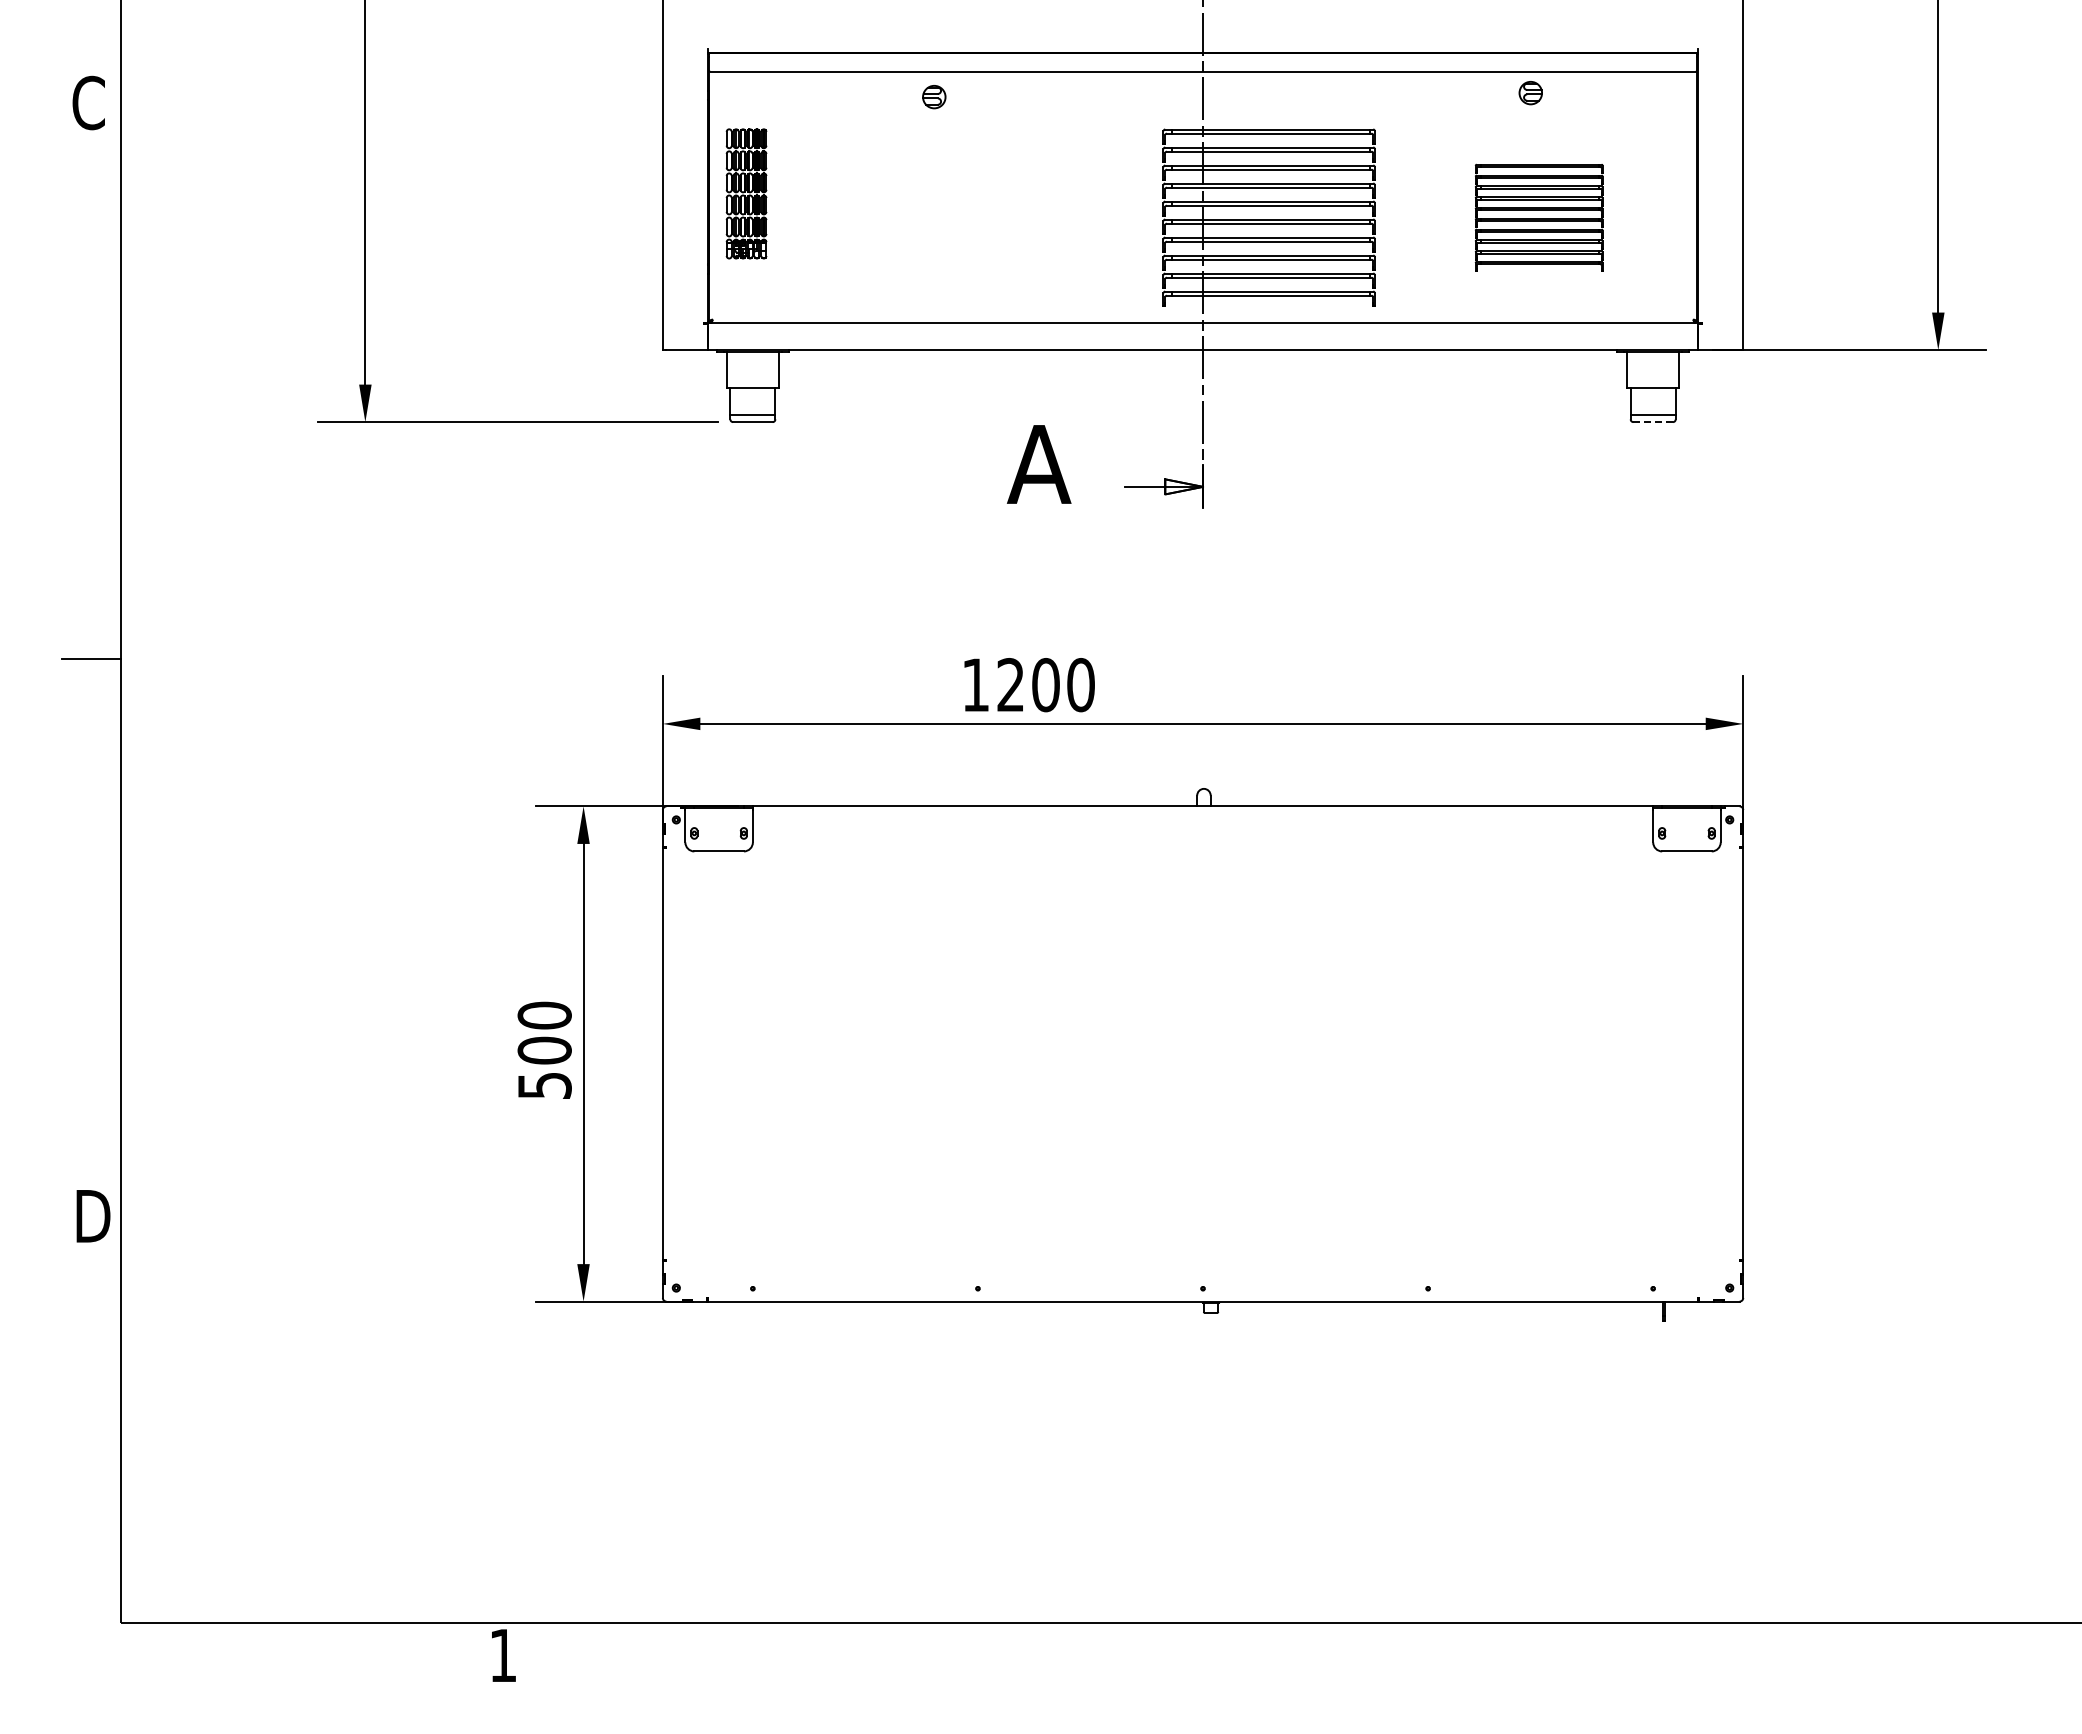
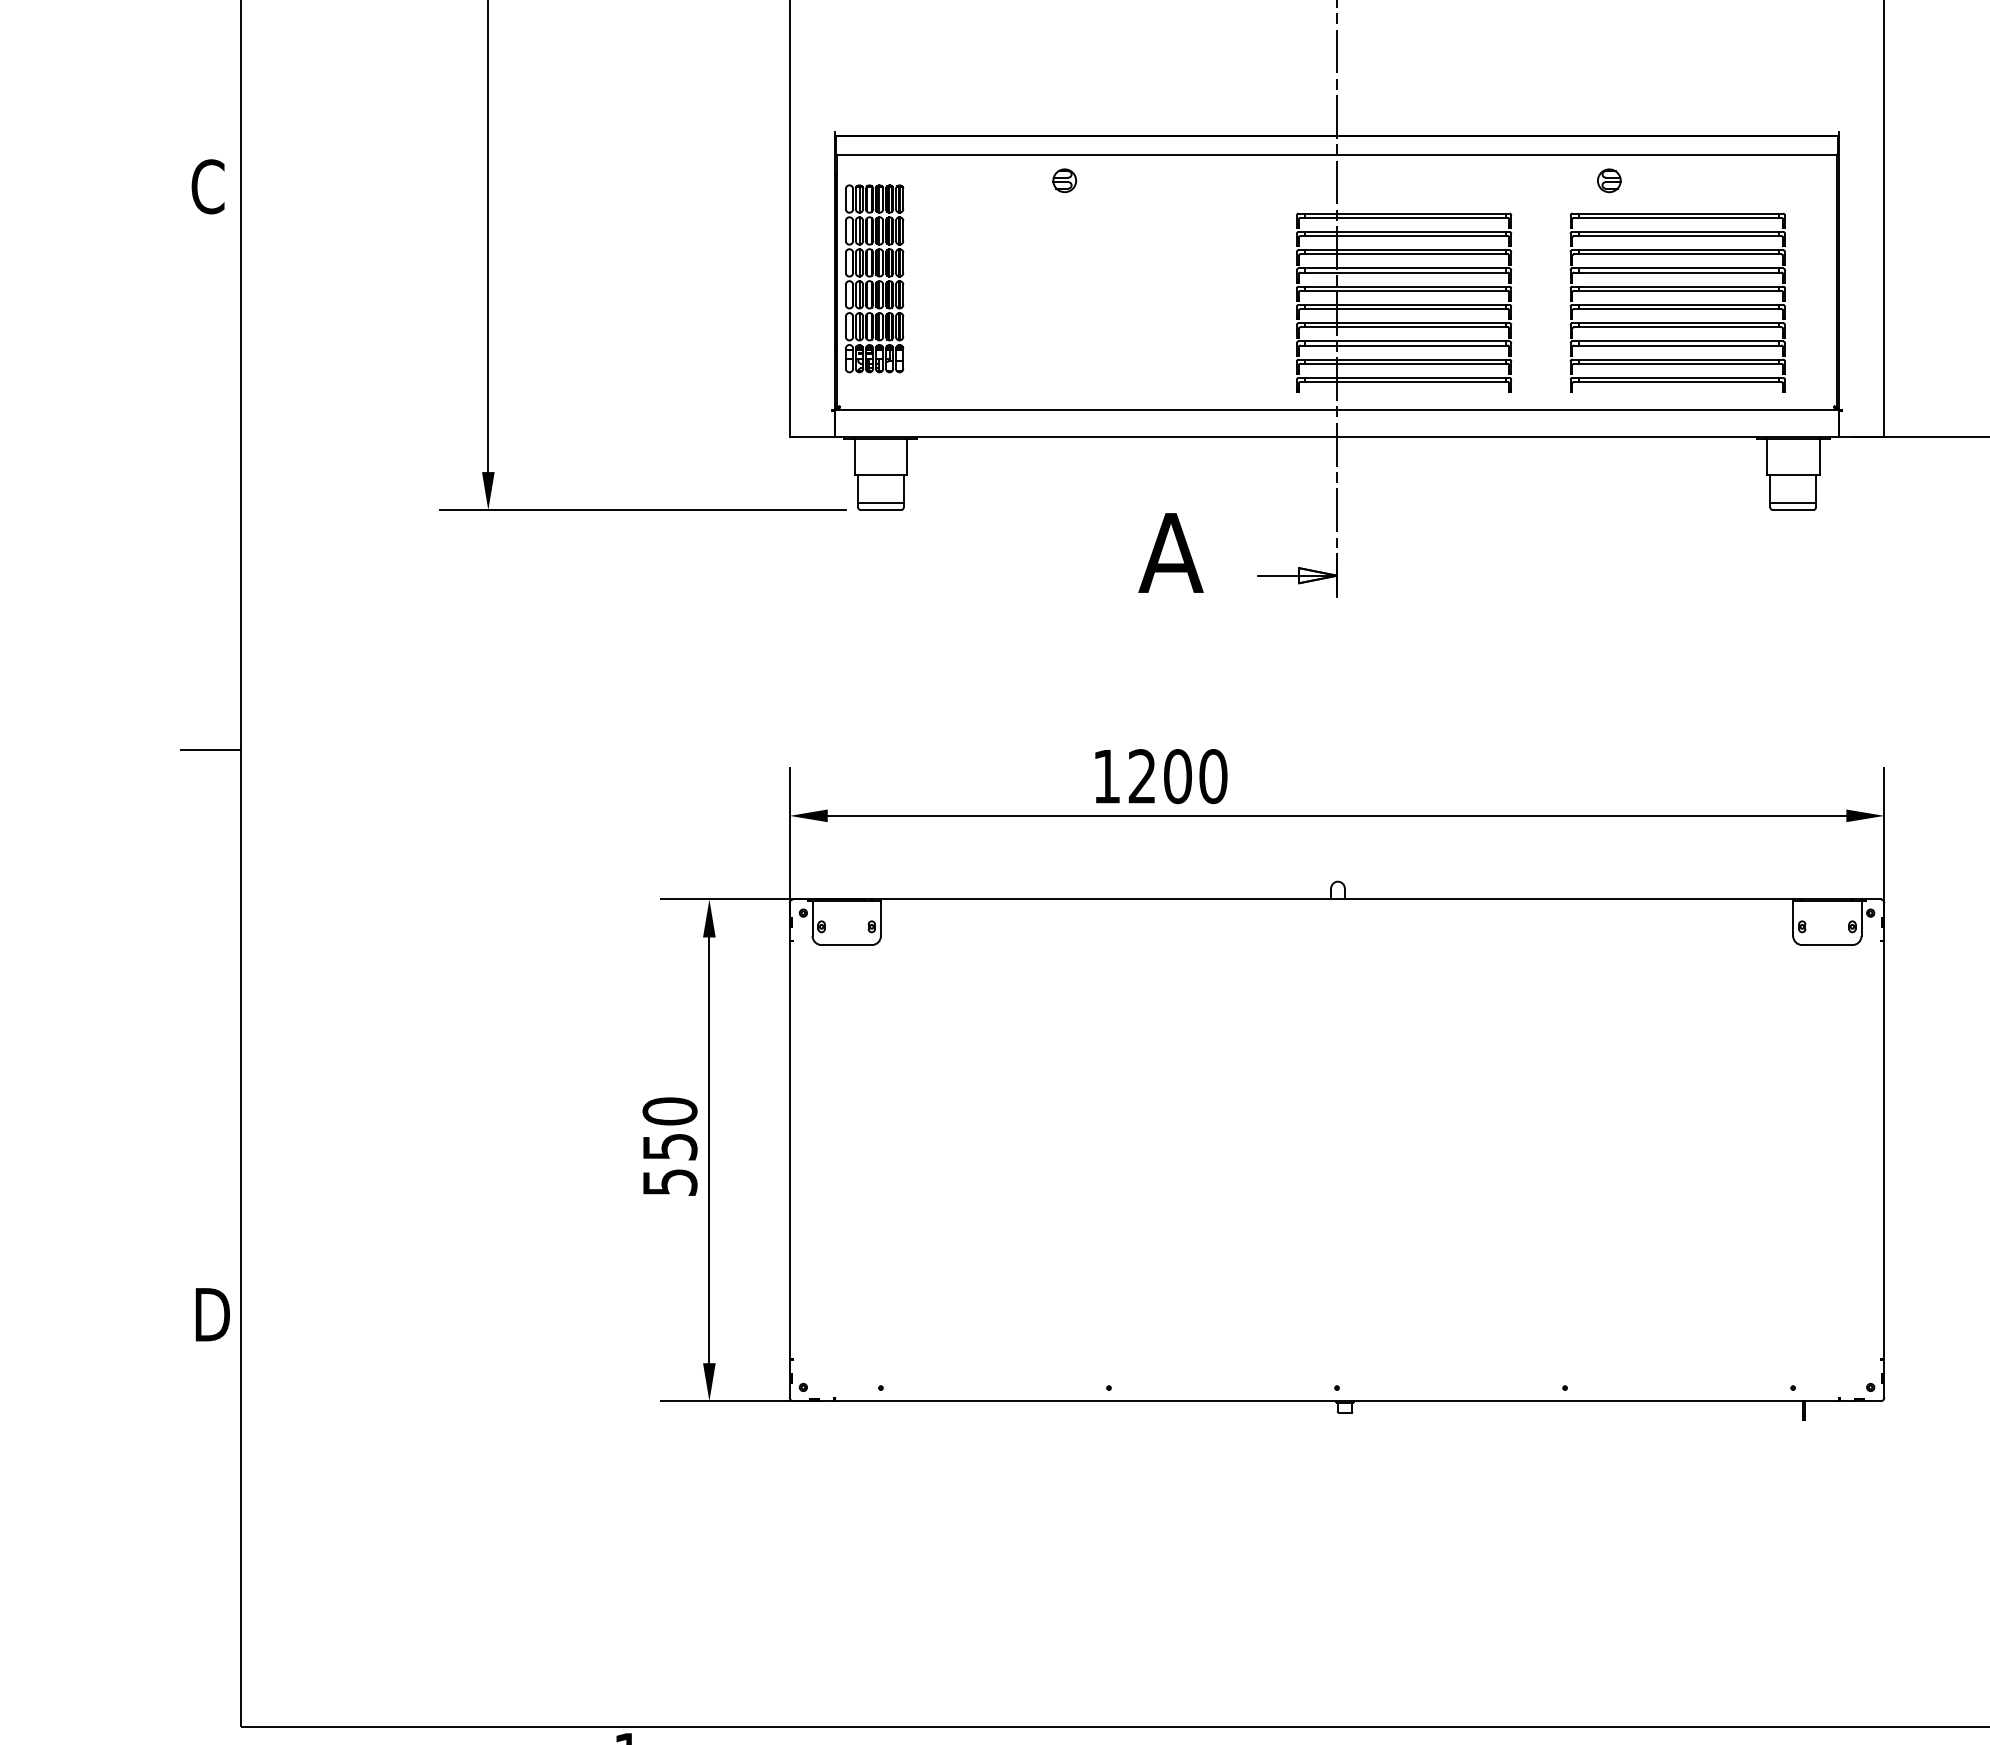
part: (1530, 93) -> (1609, 181), moved
part: (746, 193) -> (874, 278), size x1.43
part: (1538, 217) -> (1676, 302), size x1.67
line: (1653, 422) -> (1793, 510), dashed -> solid
text: (544, 1050) -> (669, 1146), 500 -> 550

